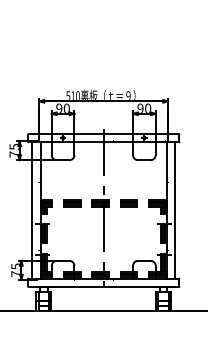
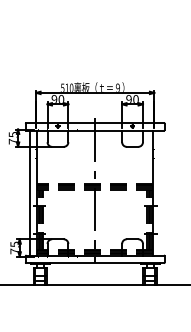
line: (175, 210) -> (161, 193), removed

